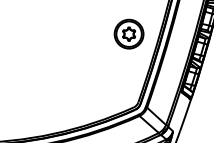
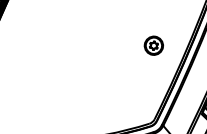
part: (128, 33) -> (153, 45), size x0.6

